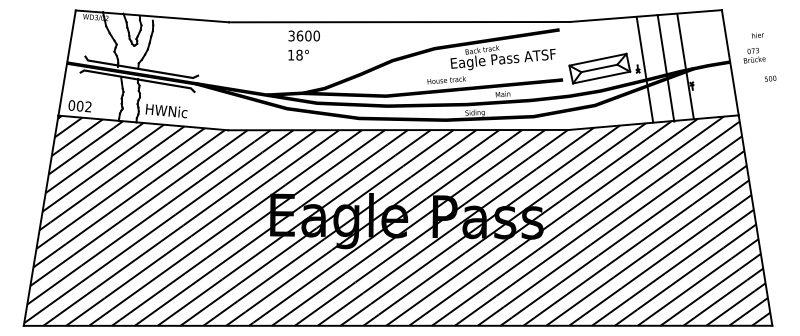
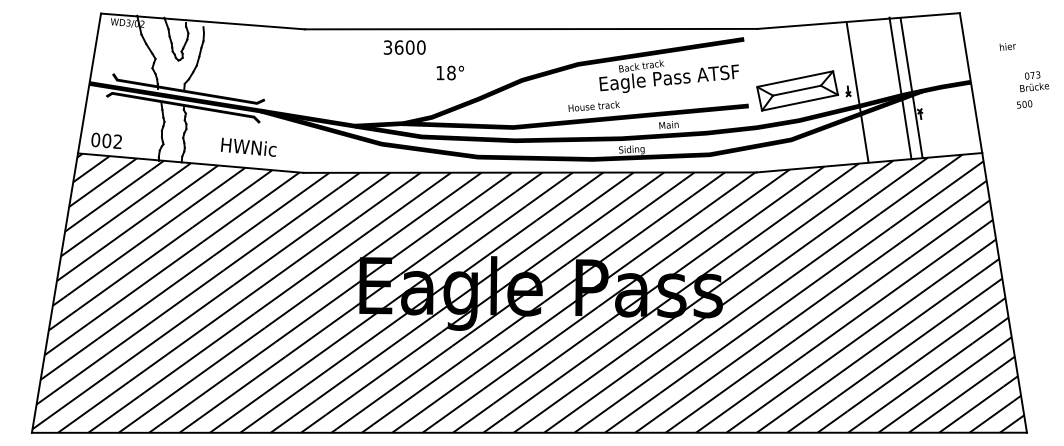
text: (298, 54) -> (449, 72), moved
text: (754, 55) -> (1034, 81), moved
line: (665, 68) -> (900, 88), moved
text: (166, 110) -> (248, 146), moved

